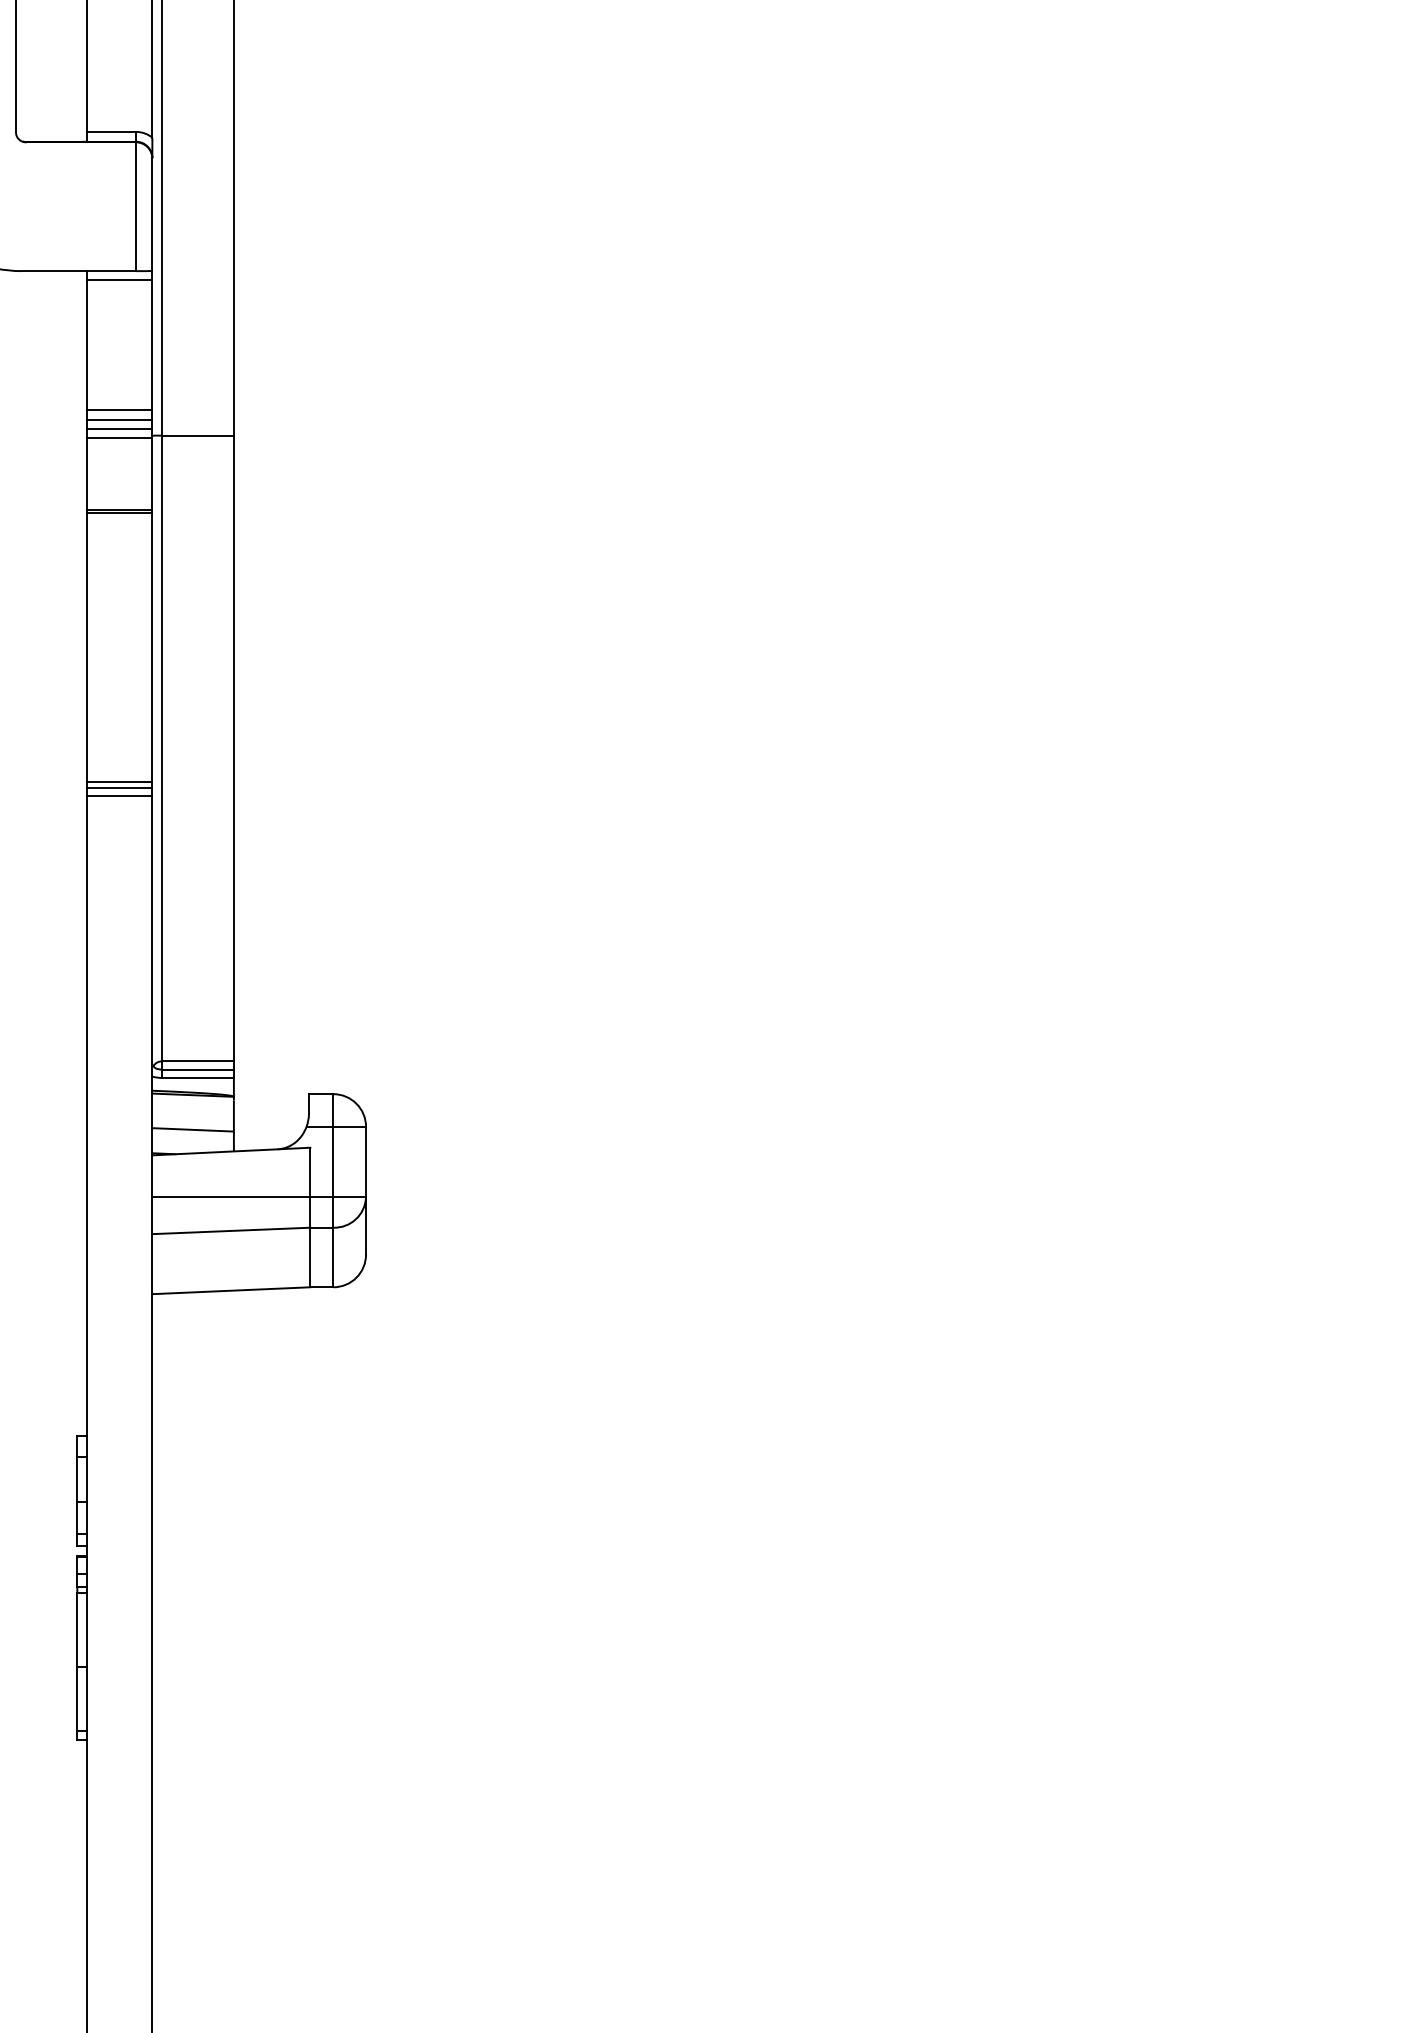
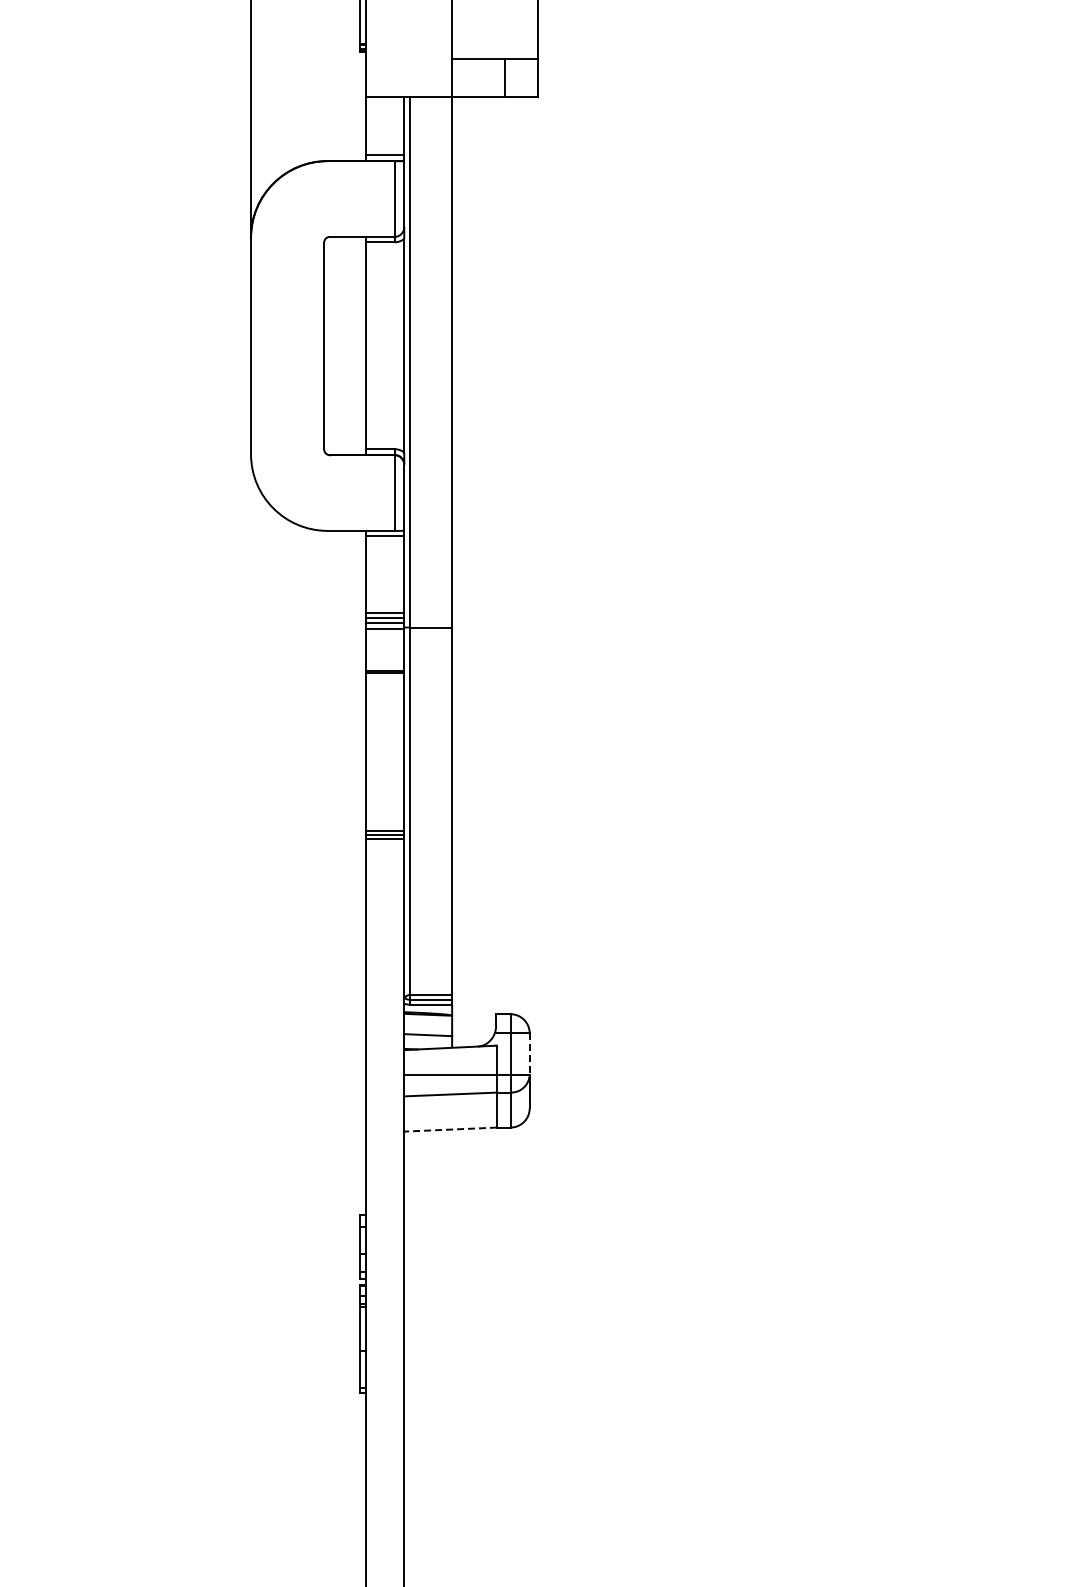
line: (365, 1162) -> (529, 1054), solid -> dashed
line: (231, 1290) -> (450, 1129), solid -> dashed

